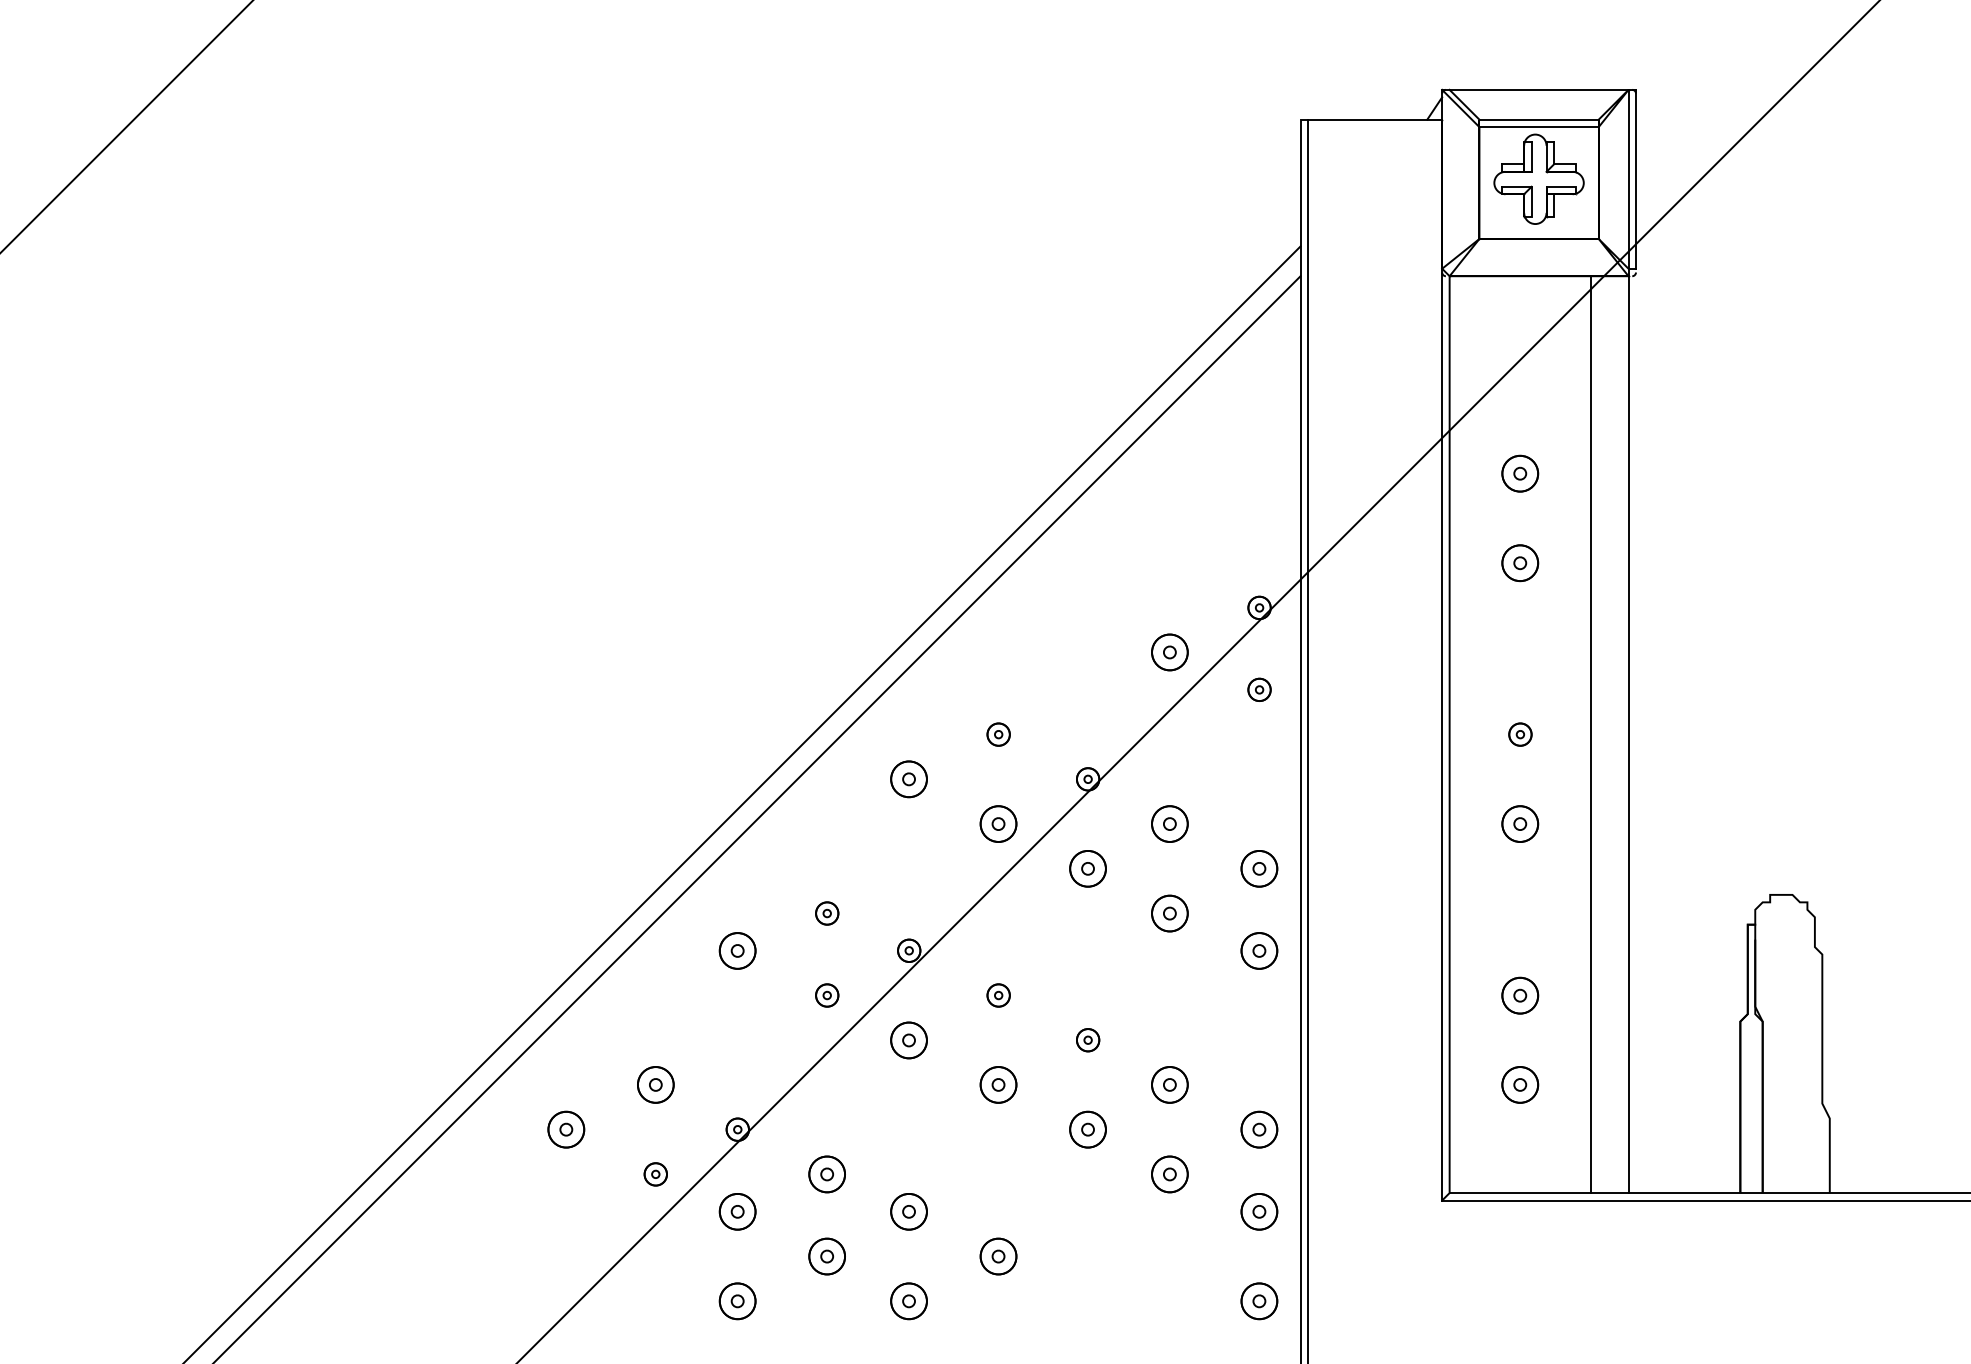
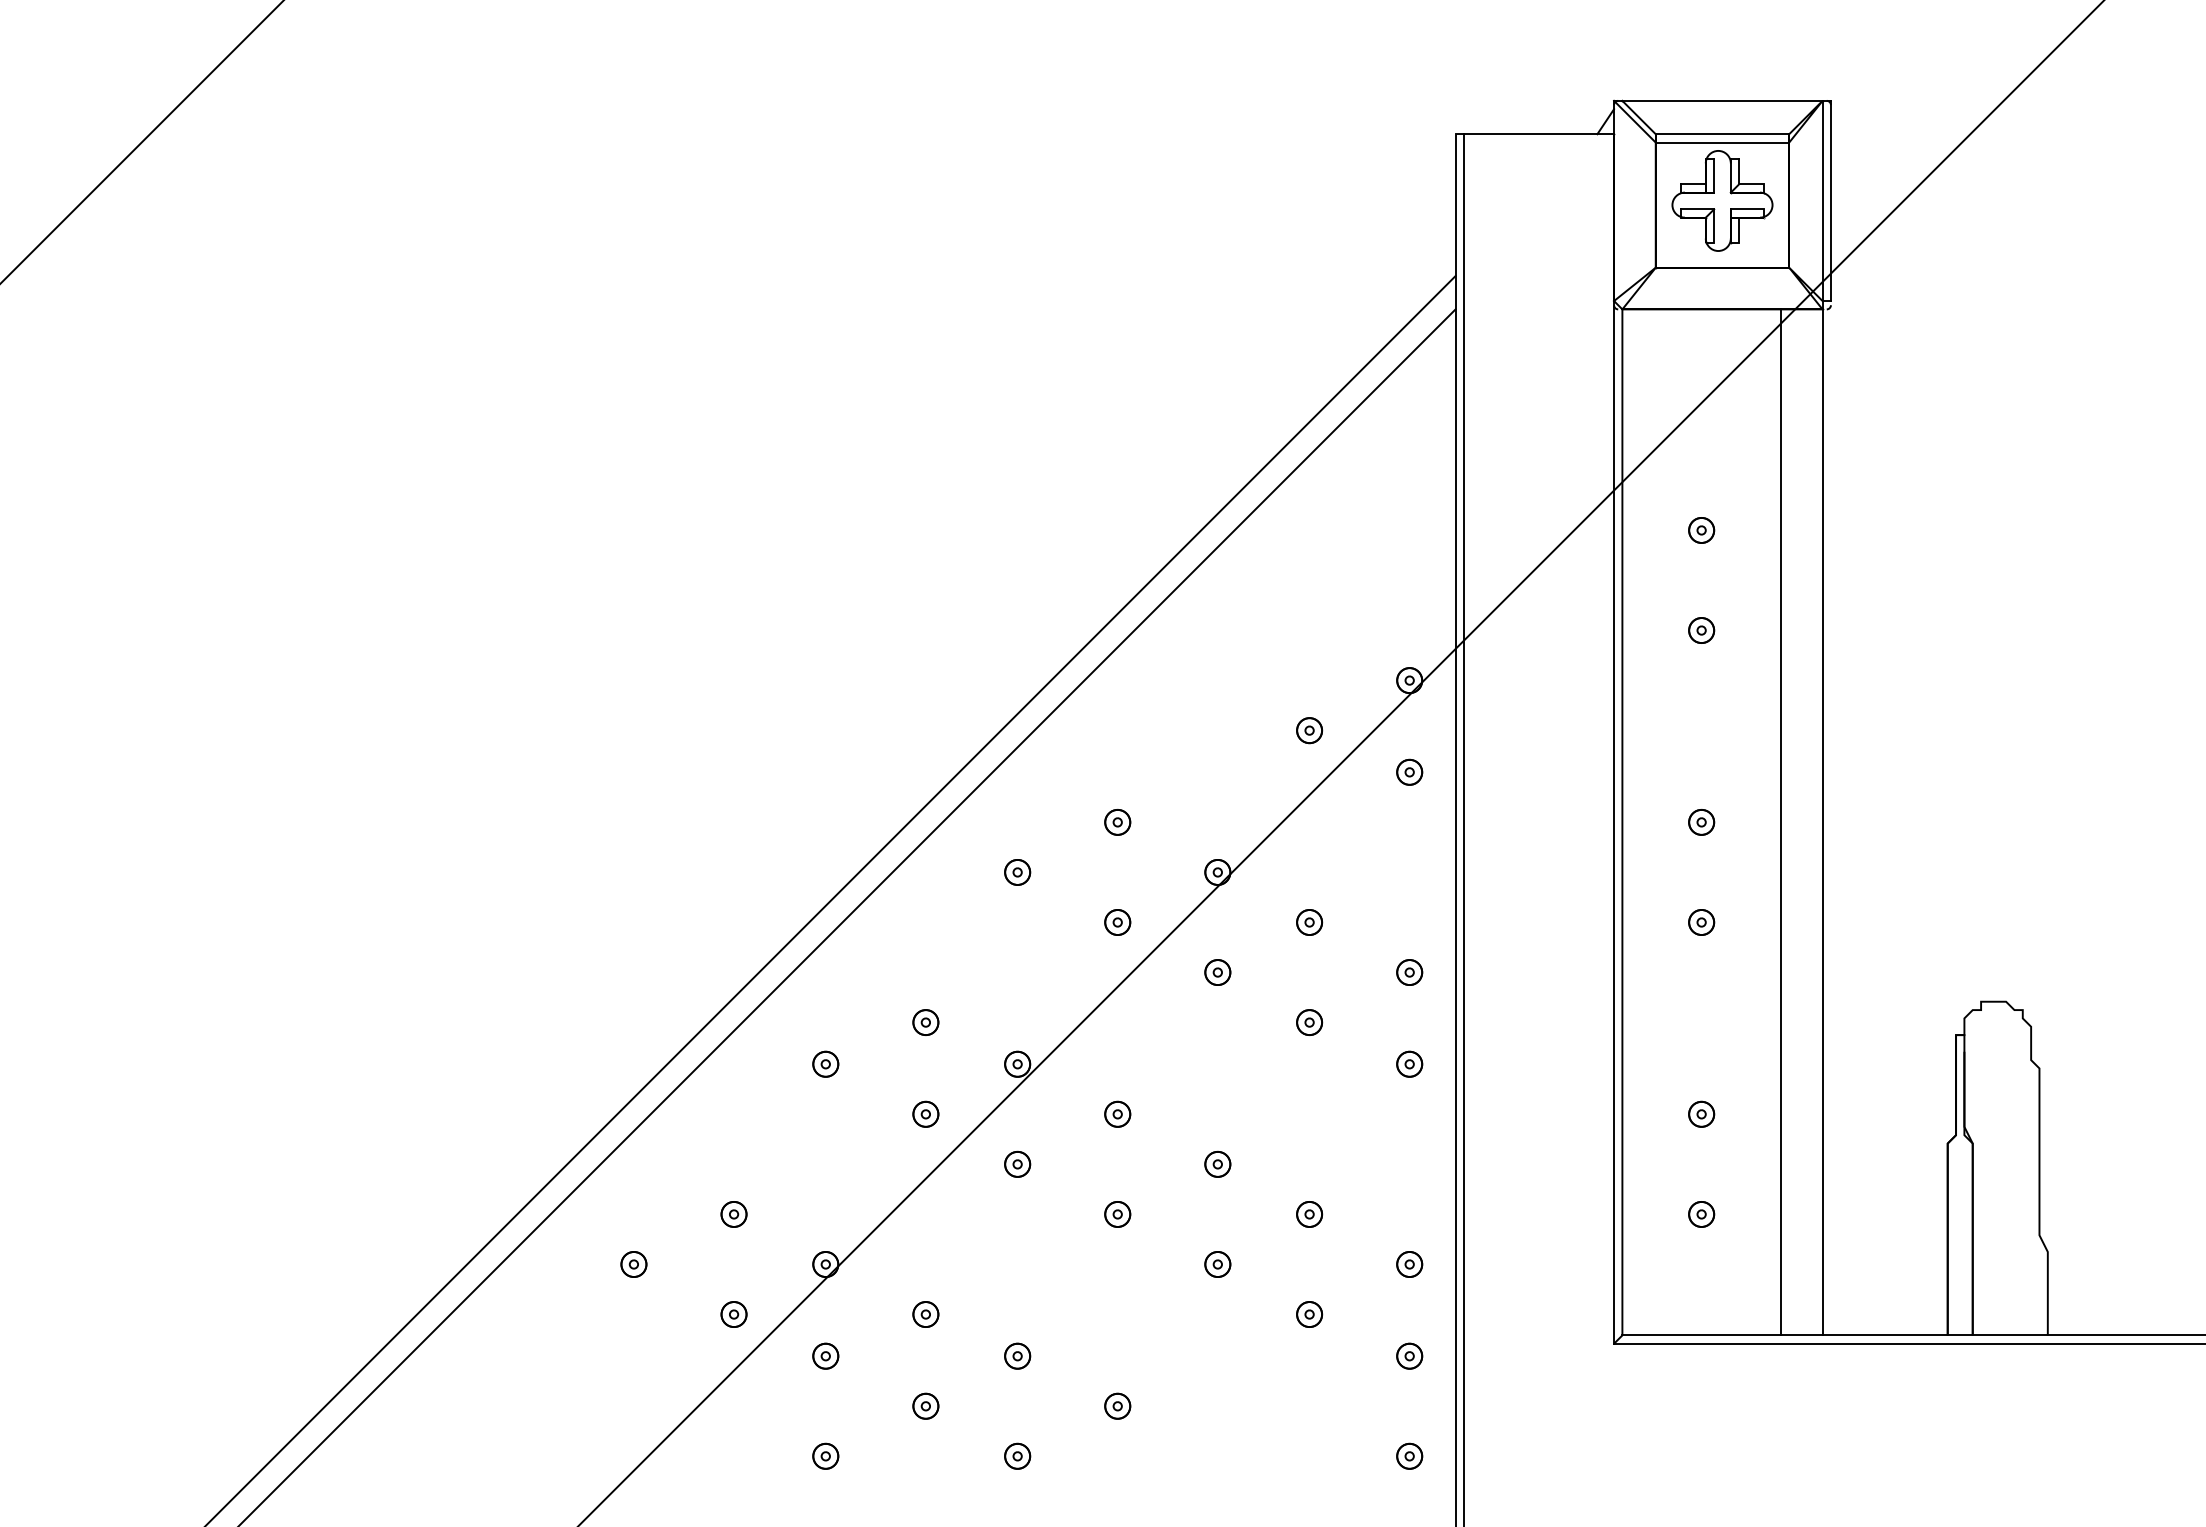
part: (1520, 473) -> (1701, 530), size x0.62
part: (1520, 563) -> (1701, 630), size x0.62
part: (1170, 652) -> (1309, 730), size x0.62
part: (909, 779) -> (1017, 872), size x0.62
part: (998, 824) -> (1117, 922), size x0.62
part: (1170, 824) -> (1309, 922), size x0.62
part: (1520, 824) -> (1701, 922), size x0.62
part: (1087, 868) -> (1217, 972), size x0.62
part: (1259, 868) -> (1409, 972), size x0.62
part: (1170, 913) -> (1309, 1022), size x0.62
part: (737, 950) -> (825, 1063), size x0.62
part: (1259, 950) -> (1409, 1063), size x0.62
part: (1520, 994) -> (1701, 1113), size x0.62
part: (909, 1039) -> (1017, 1163), size x0.62
part: (655, 1085) -> (733, 1214), size x0.62
part: (998, 1085) -> (1117, 1214), size x0.62
part: (1170, 1085) -> (1309, 1214), size x0.62
part: (1520, 1085) -> (1701, 1214), size x0.62
part: (565, 1129) -> (633, 1264), size x0.62
part: (1087, 1129) -> (1217, 1264), size x0.62
part: (1259, 1129) -> (1409, 1264), size x0.62
part: (826, 1174) -> (925, 1314), size x0.62
part: (1170, 1174) -> (1309, 1314), size x0.62
part: (737, 1211) -> (825, 1355), size x0.62
part: (909, 1211) -> (1017, 1355), size x0.62
part: (1259, 1211) -> (1409, 1355), size x0.62
part: (826, 1255) -> (925, 1405), size x0.62
part: (998, 1255) -> (1117, 1405), size x0.62
part: (737, 1300) -> (825, 1455), size x0.62
part: (909, 1300) -> (1017, 1455), size x0.62
part: (1259, 1300) -> (1409, 1455), size x0.62

